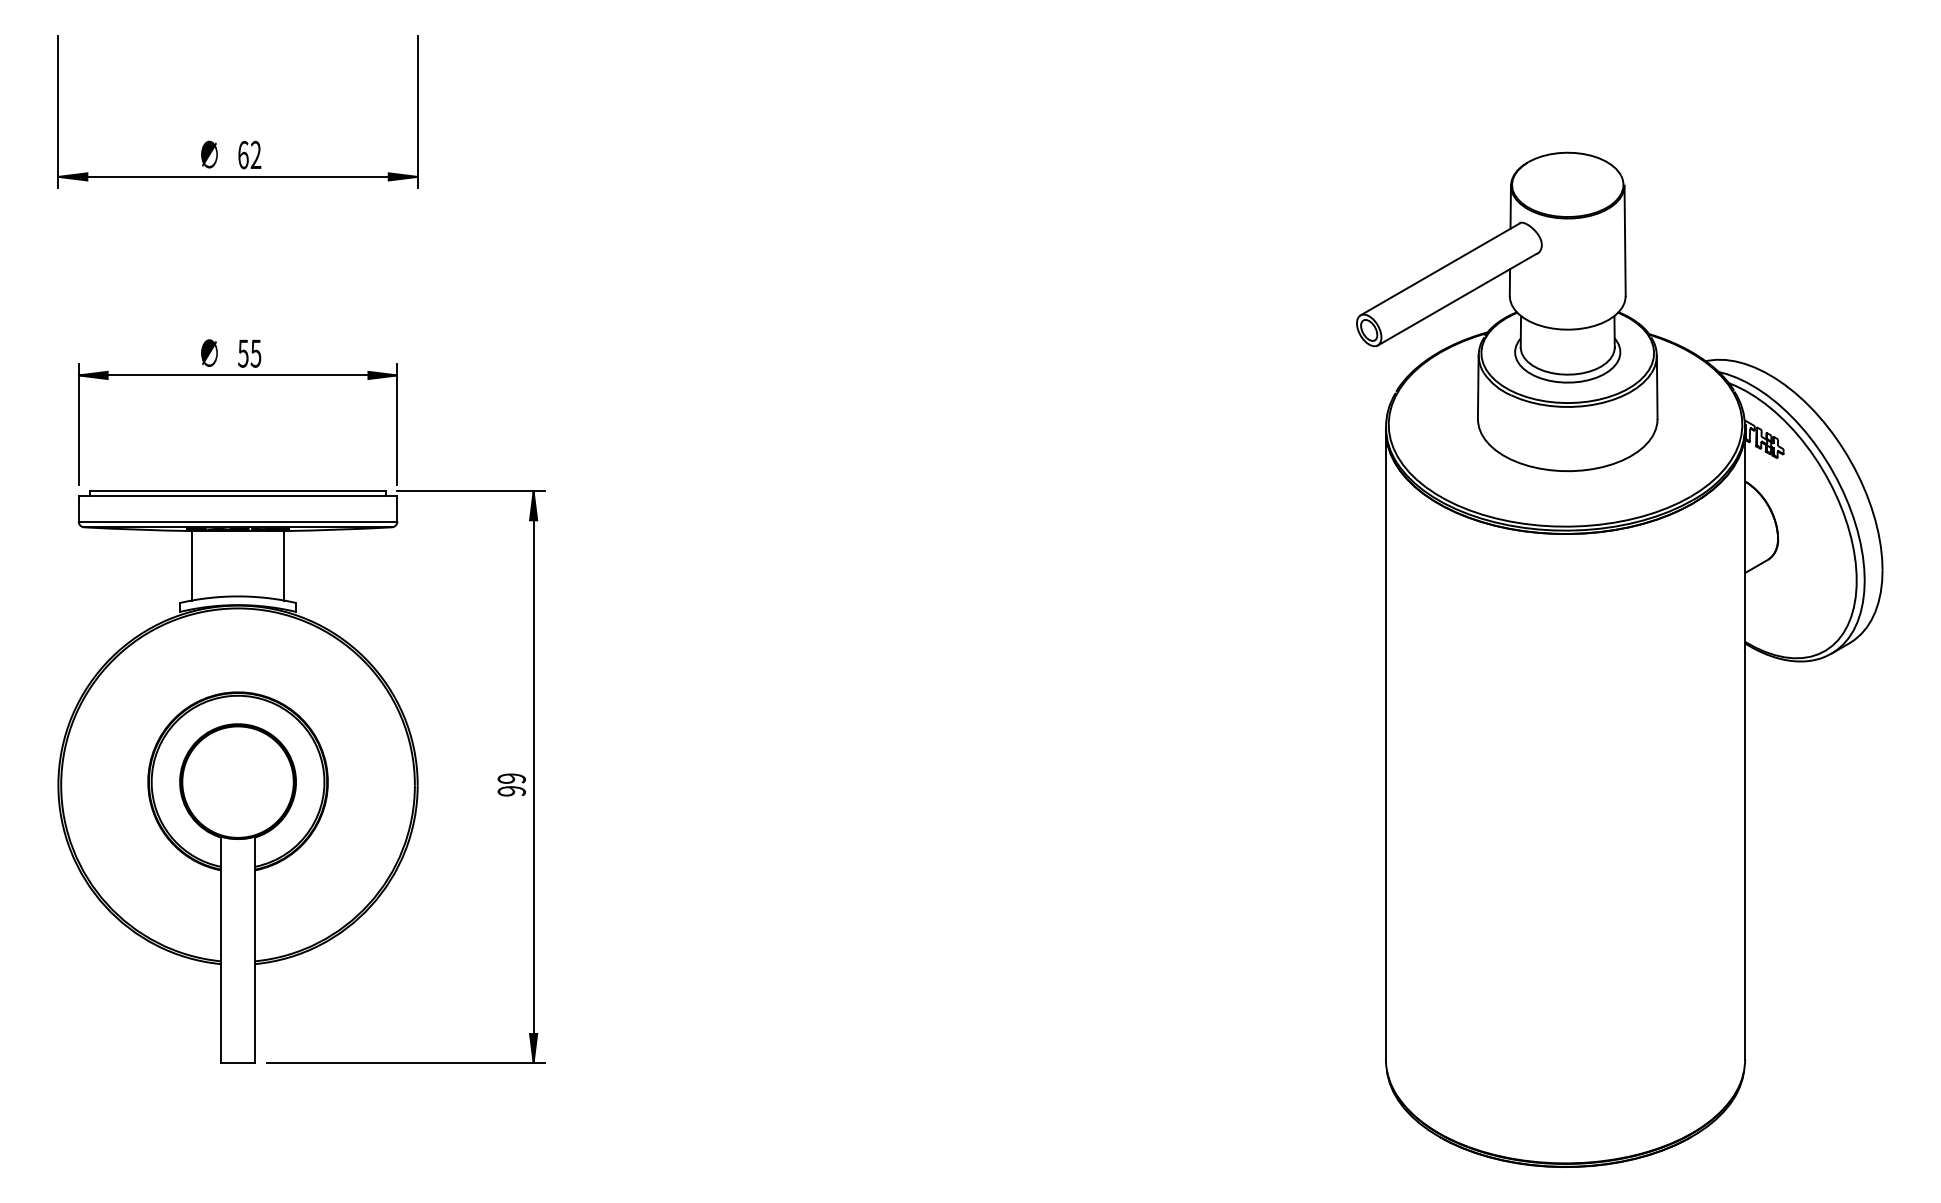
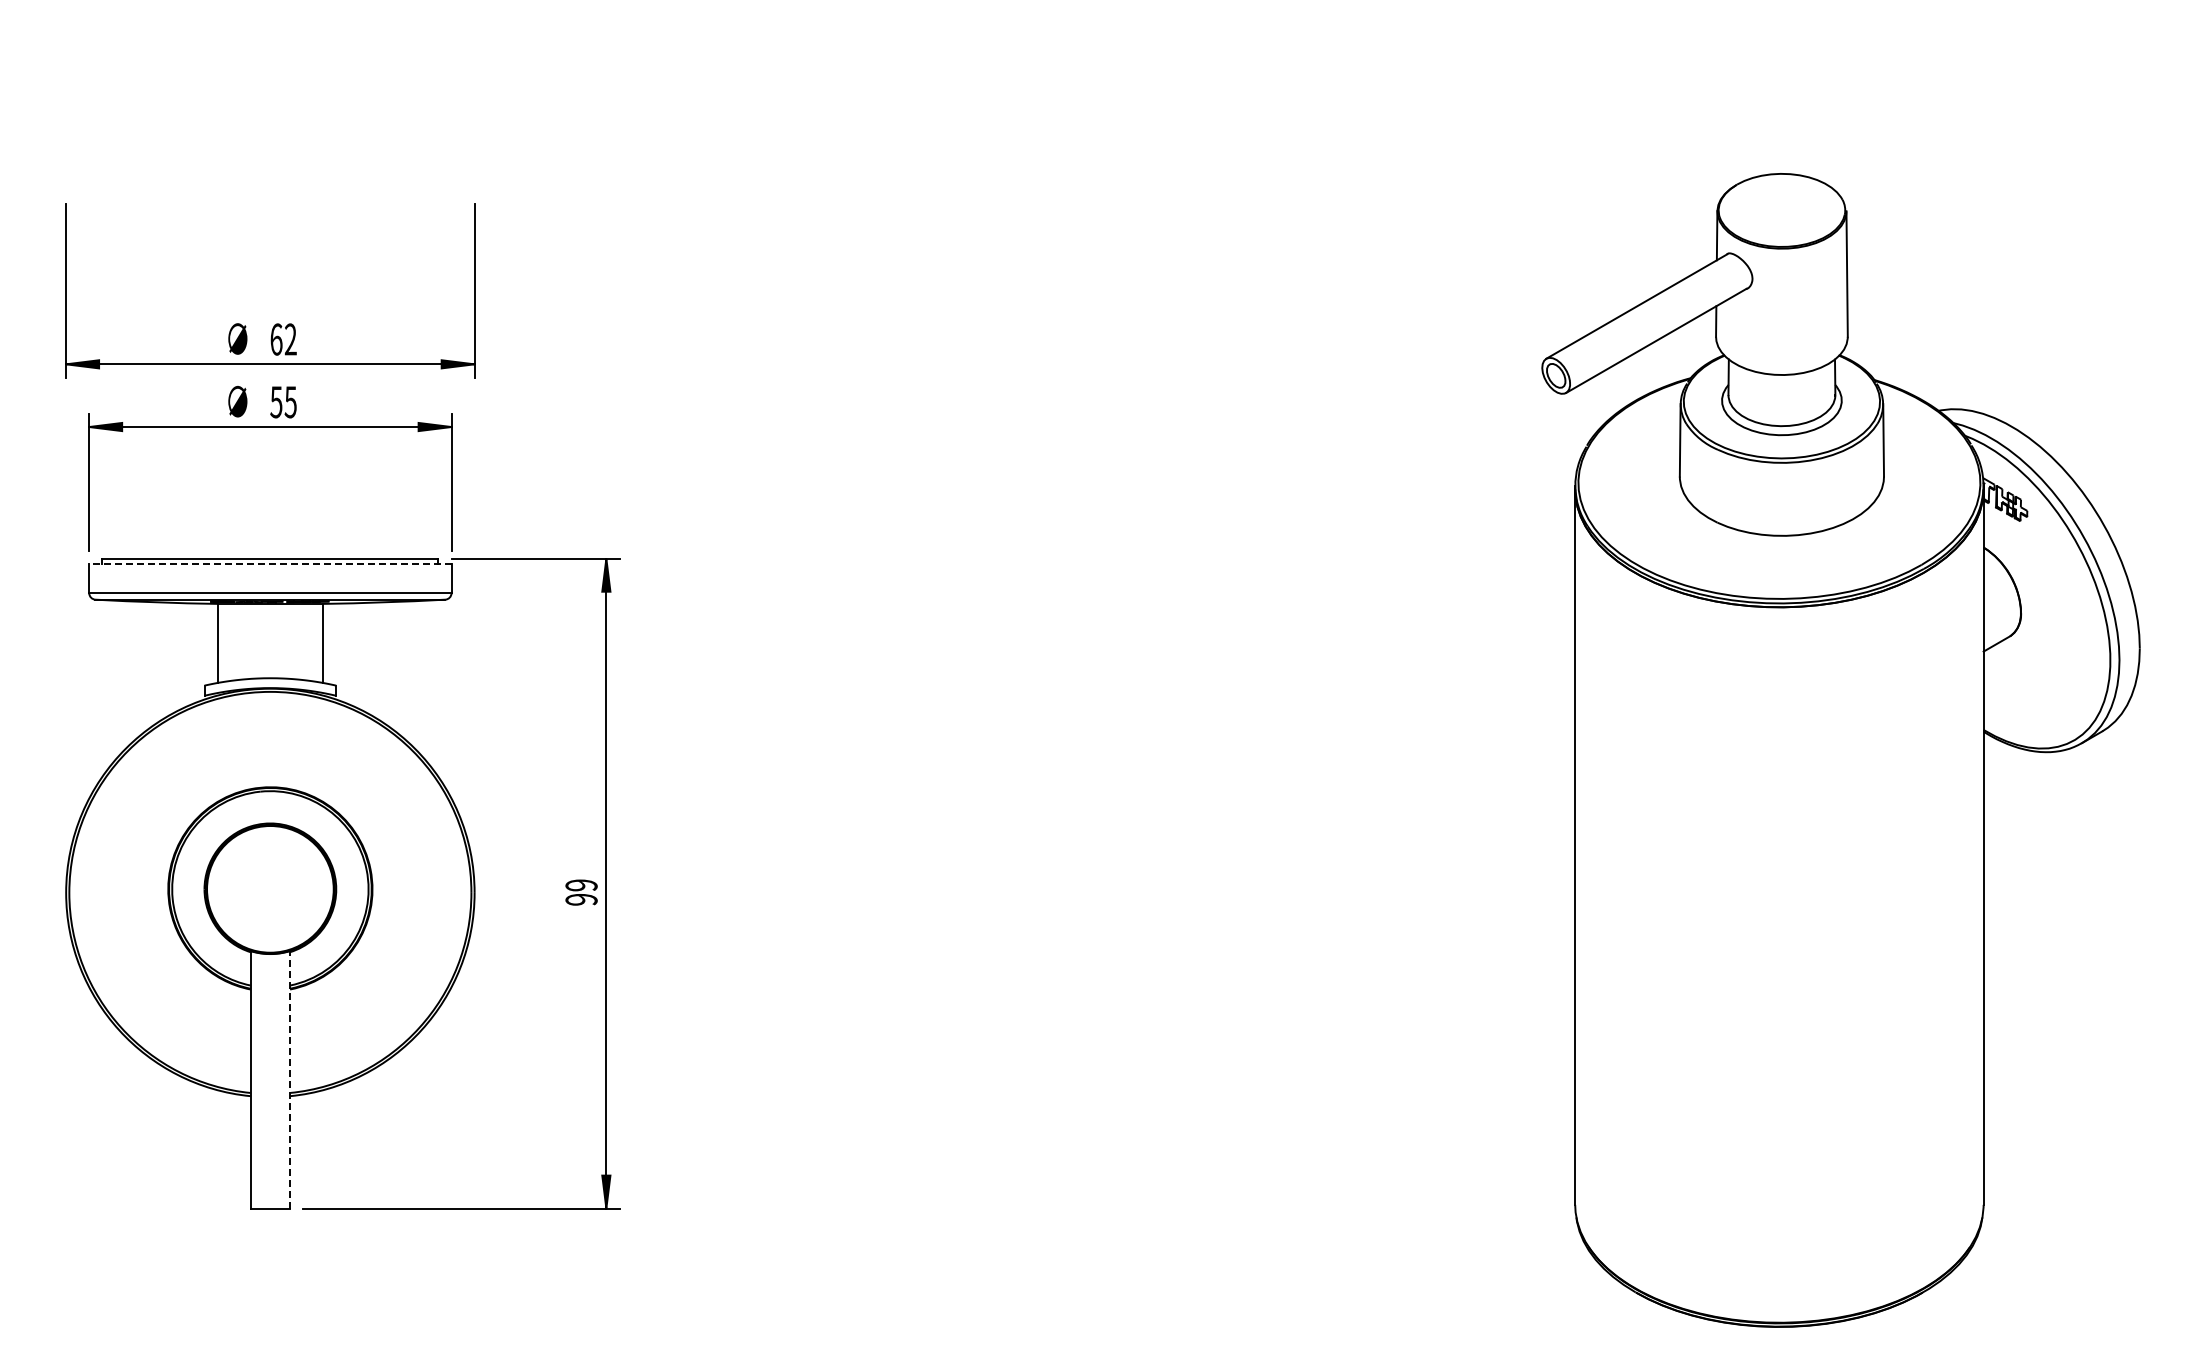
part: (243, 140) -> (276, 323), moved
line: (237, 496) -> (269, 564), solid -> dashed
line: (255, 949) -> (290, 1079), solid -> dashed

